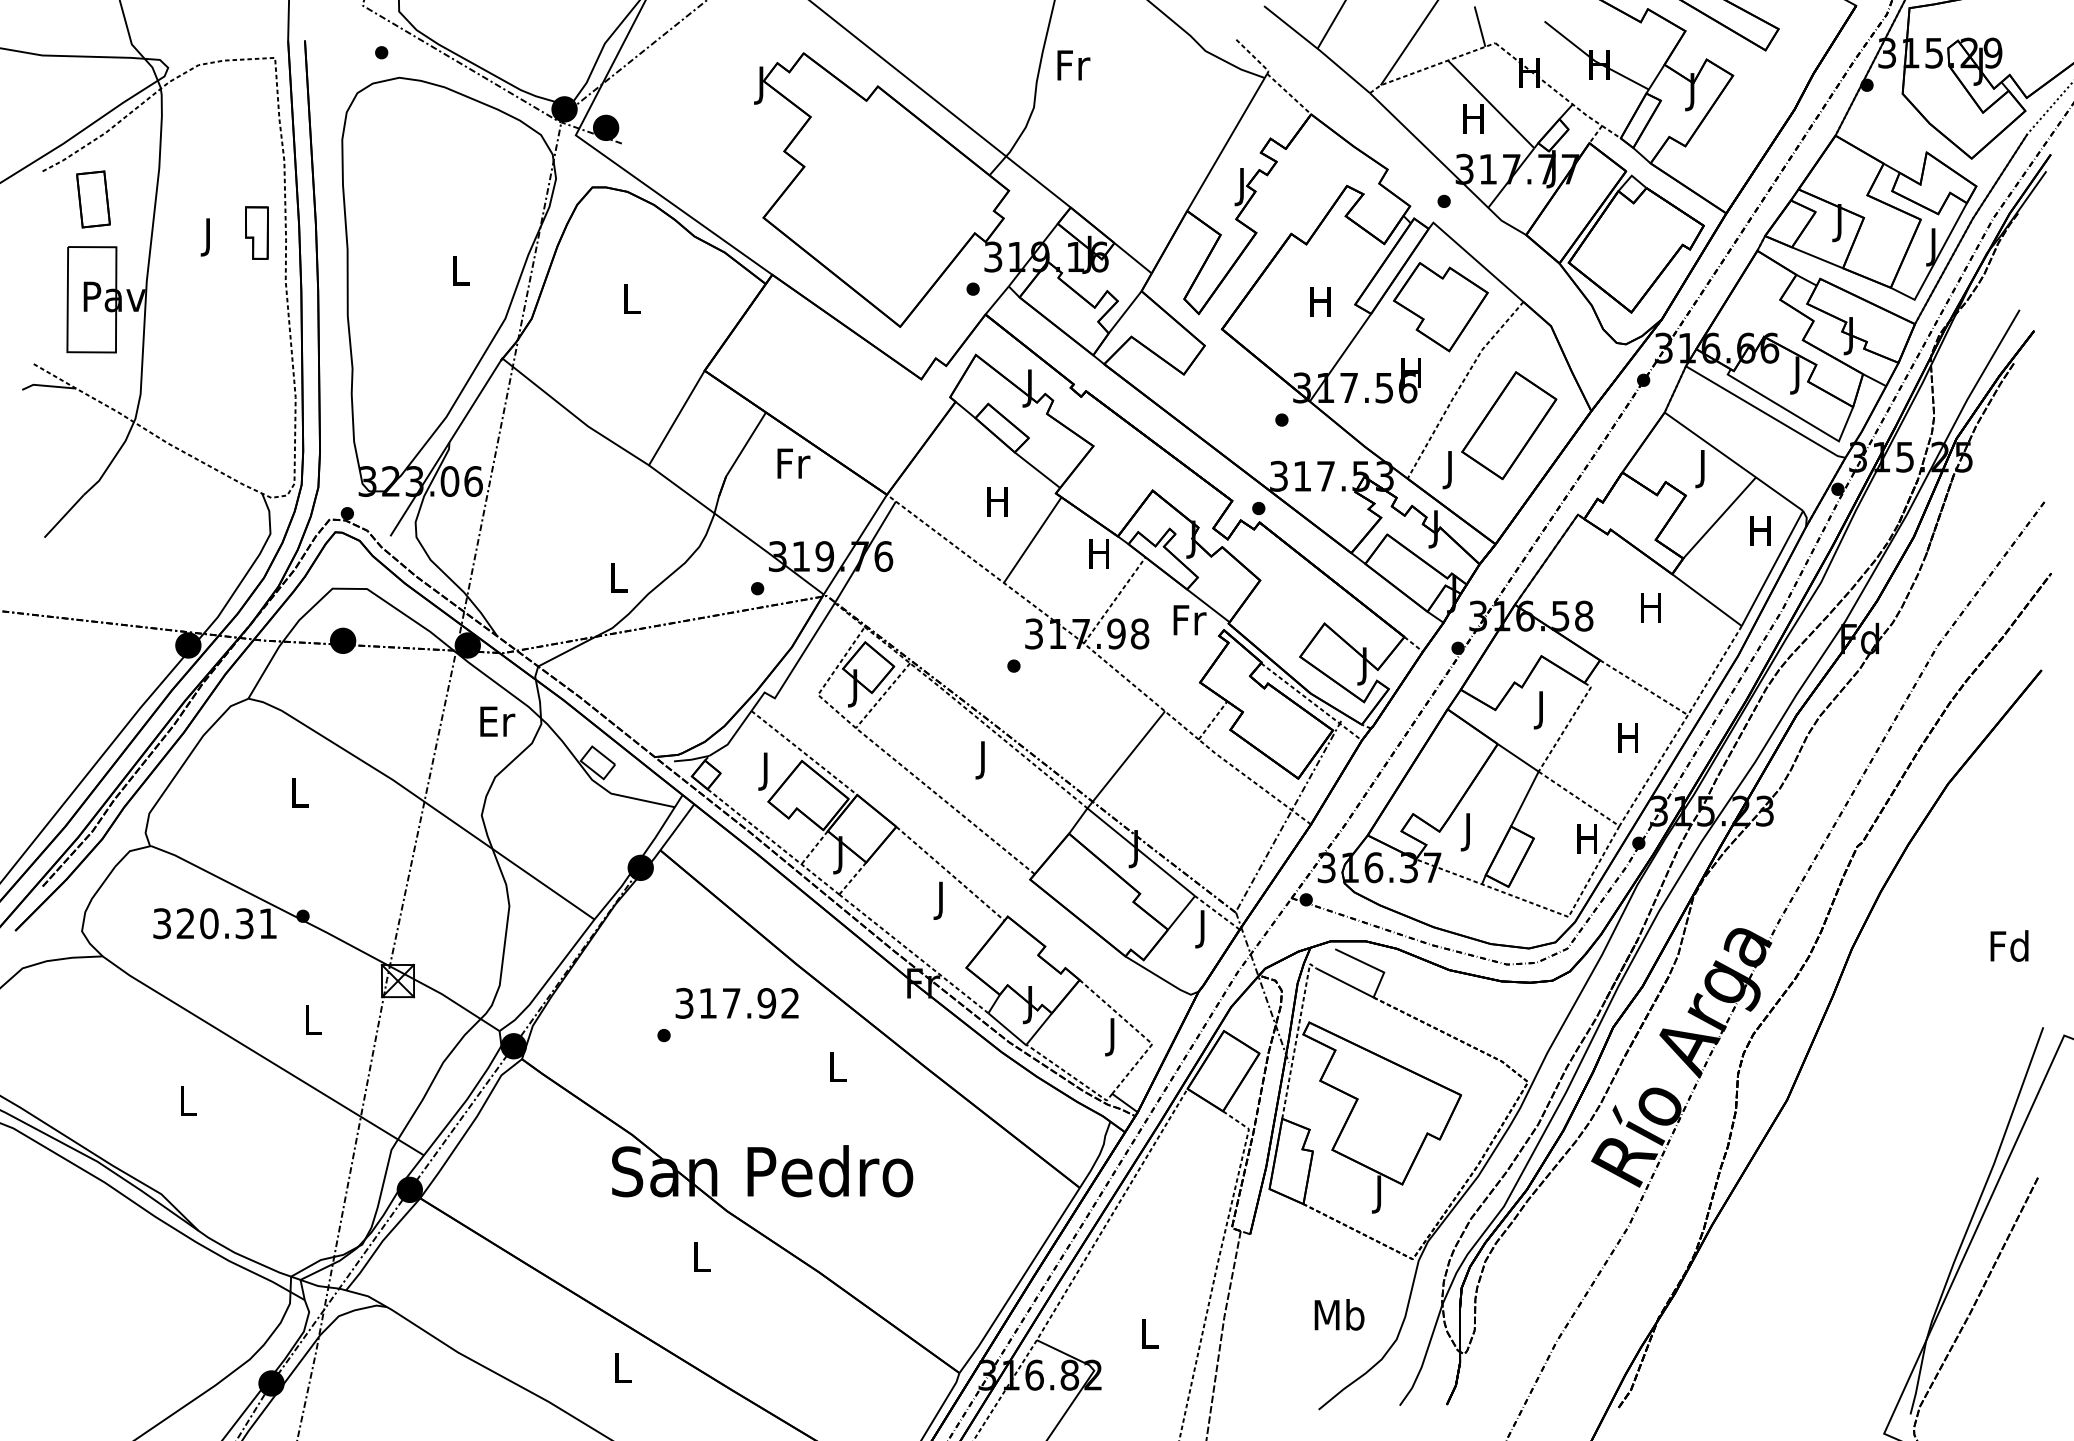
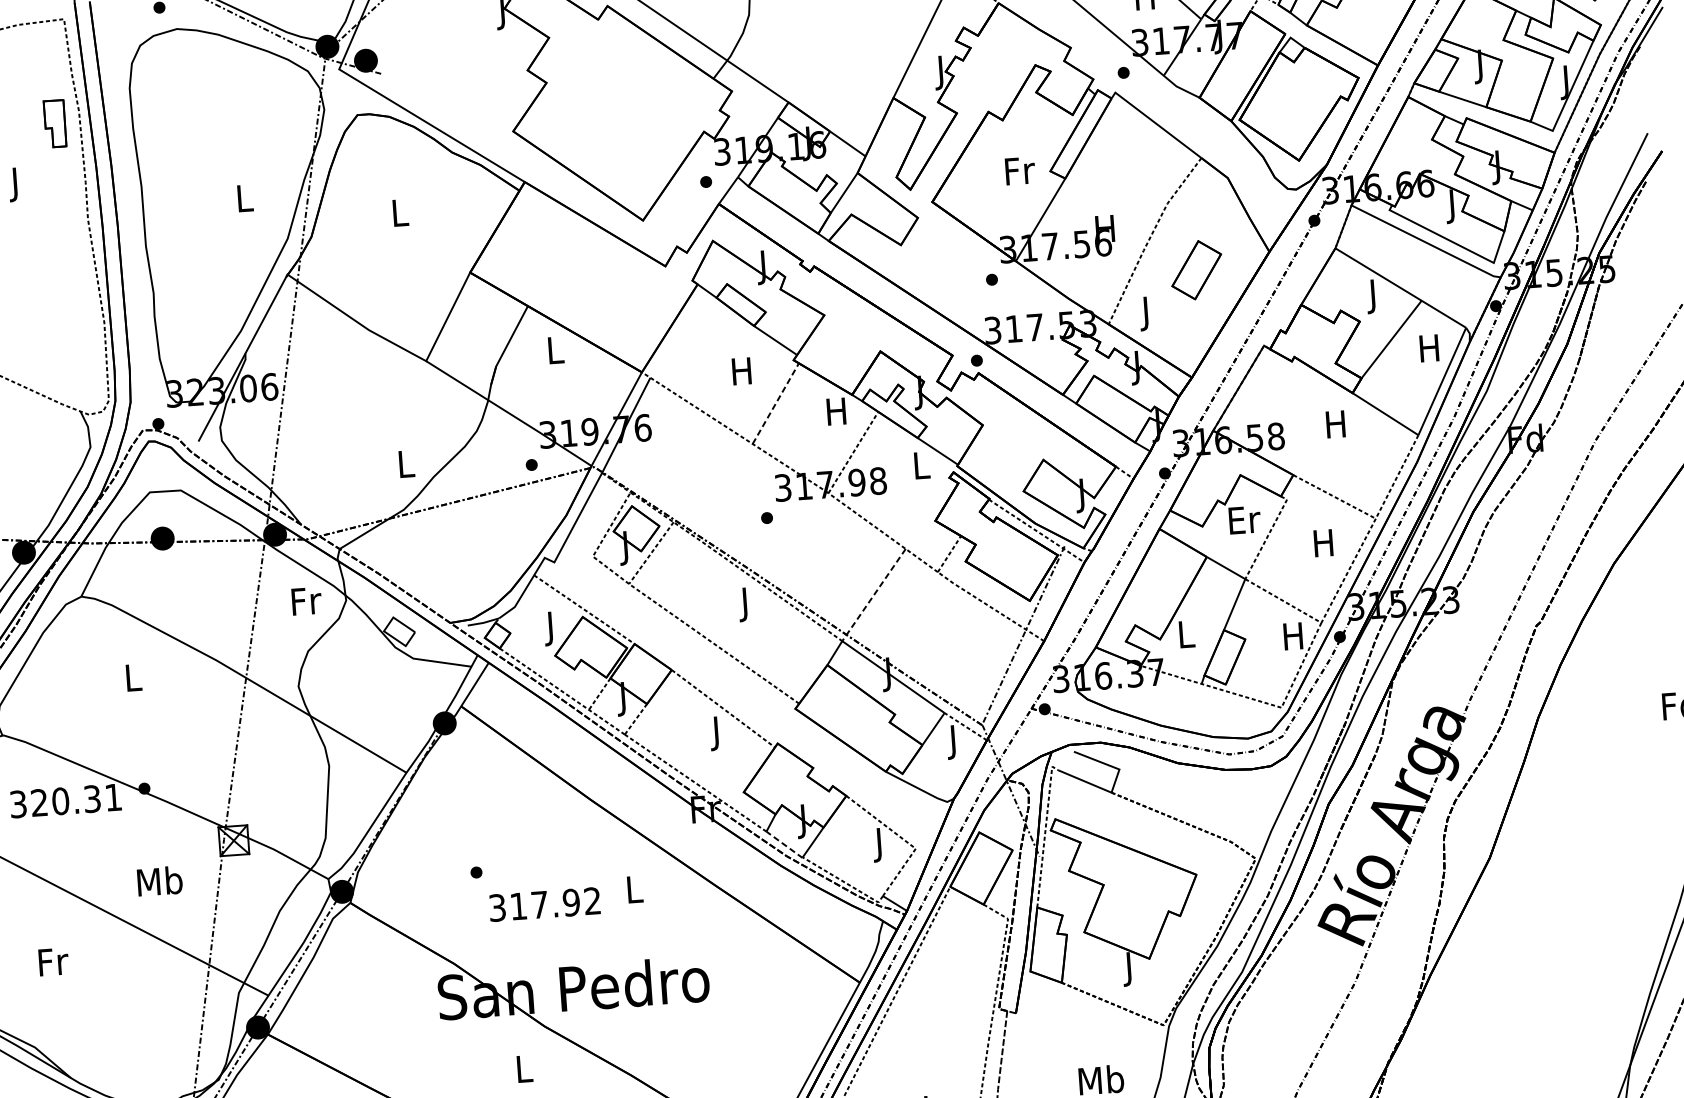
part: (256, 232) -> (54, 123), moved
text: (1321, 301) -> (1019, 170), H -> Fr
part: (1440, 307) -> (1127, 168), removed
part: (1509, 425) -> (1196, 269), size x0.6
text: (793, 463) -> (555, 350), Fr -> L
line: (1032, 540) -> (775, 404), solid -> dashed
text: (1189, 620) -> (921, 465), Fr -> L
text: (1542, 710) -> (1244, 523), J -> Er
text: (497, 721) -> (306, 601), Er -> Fr
line: (1125, 760) -> (873, 595), solid -> dashed
text: (1468, 832) -> (1186, 638), J -> L
text: (736, 1003) -> (544, 904), moved
text: (312, 1019) -> (159, 880), L -> Mb
line: (1008, 1029) -> (785, 844), solid -> dashed
text: (188, 1100) -> (53, 961), L -> Fr

